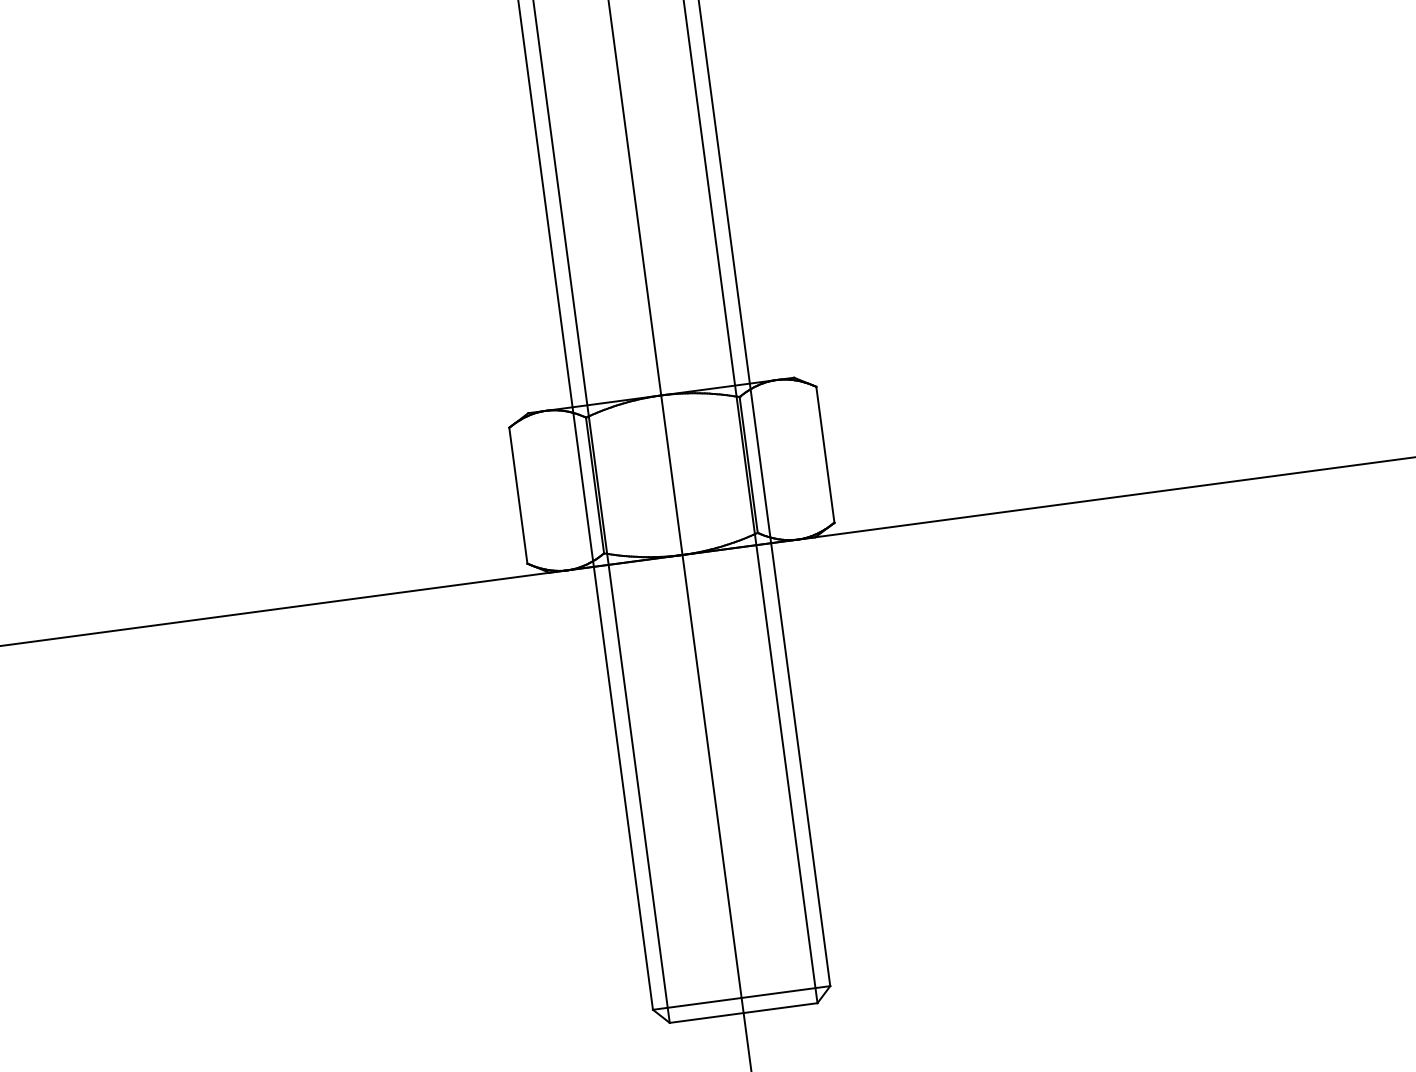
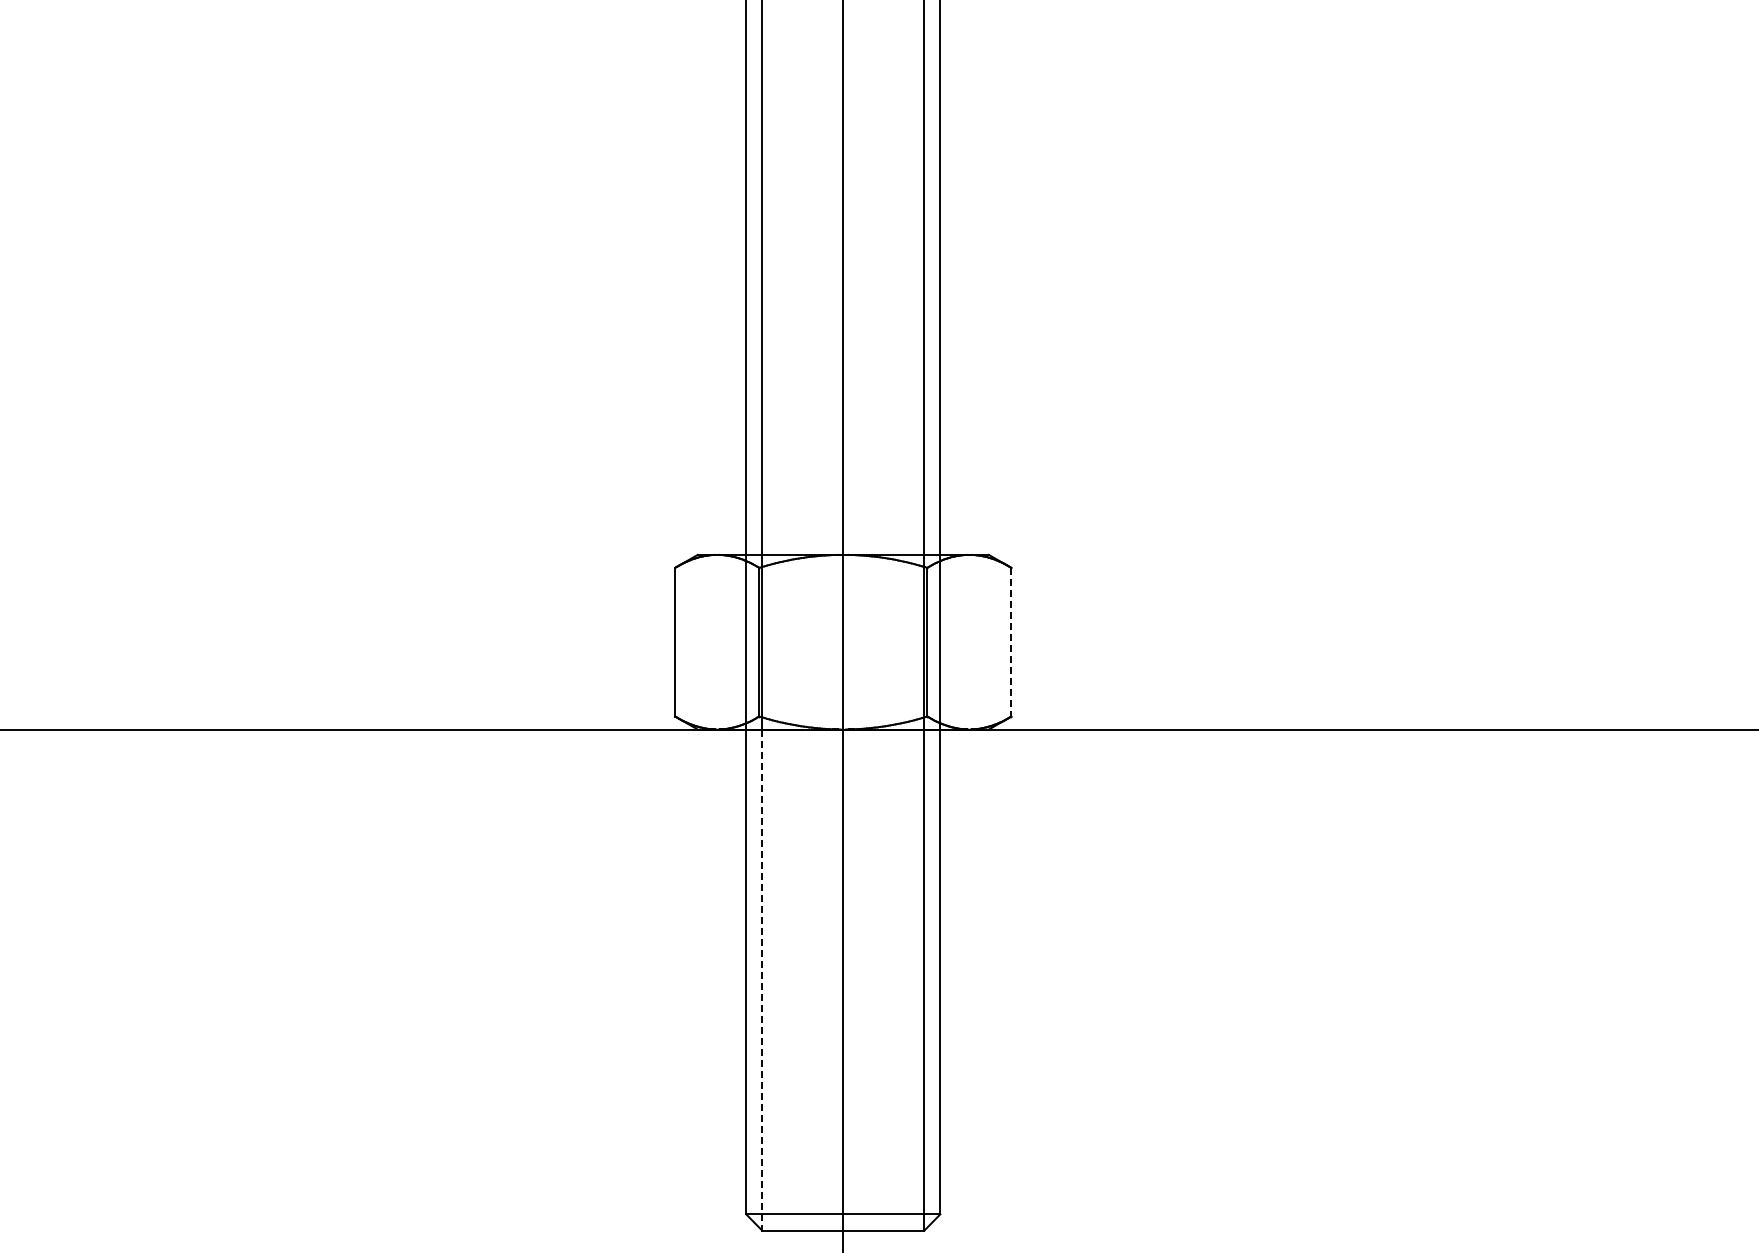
line: (825, 455) -> (1011, 642), solid -> dashed
line: (639, 794) -> (762, 980), solid -> dashed

